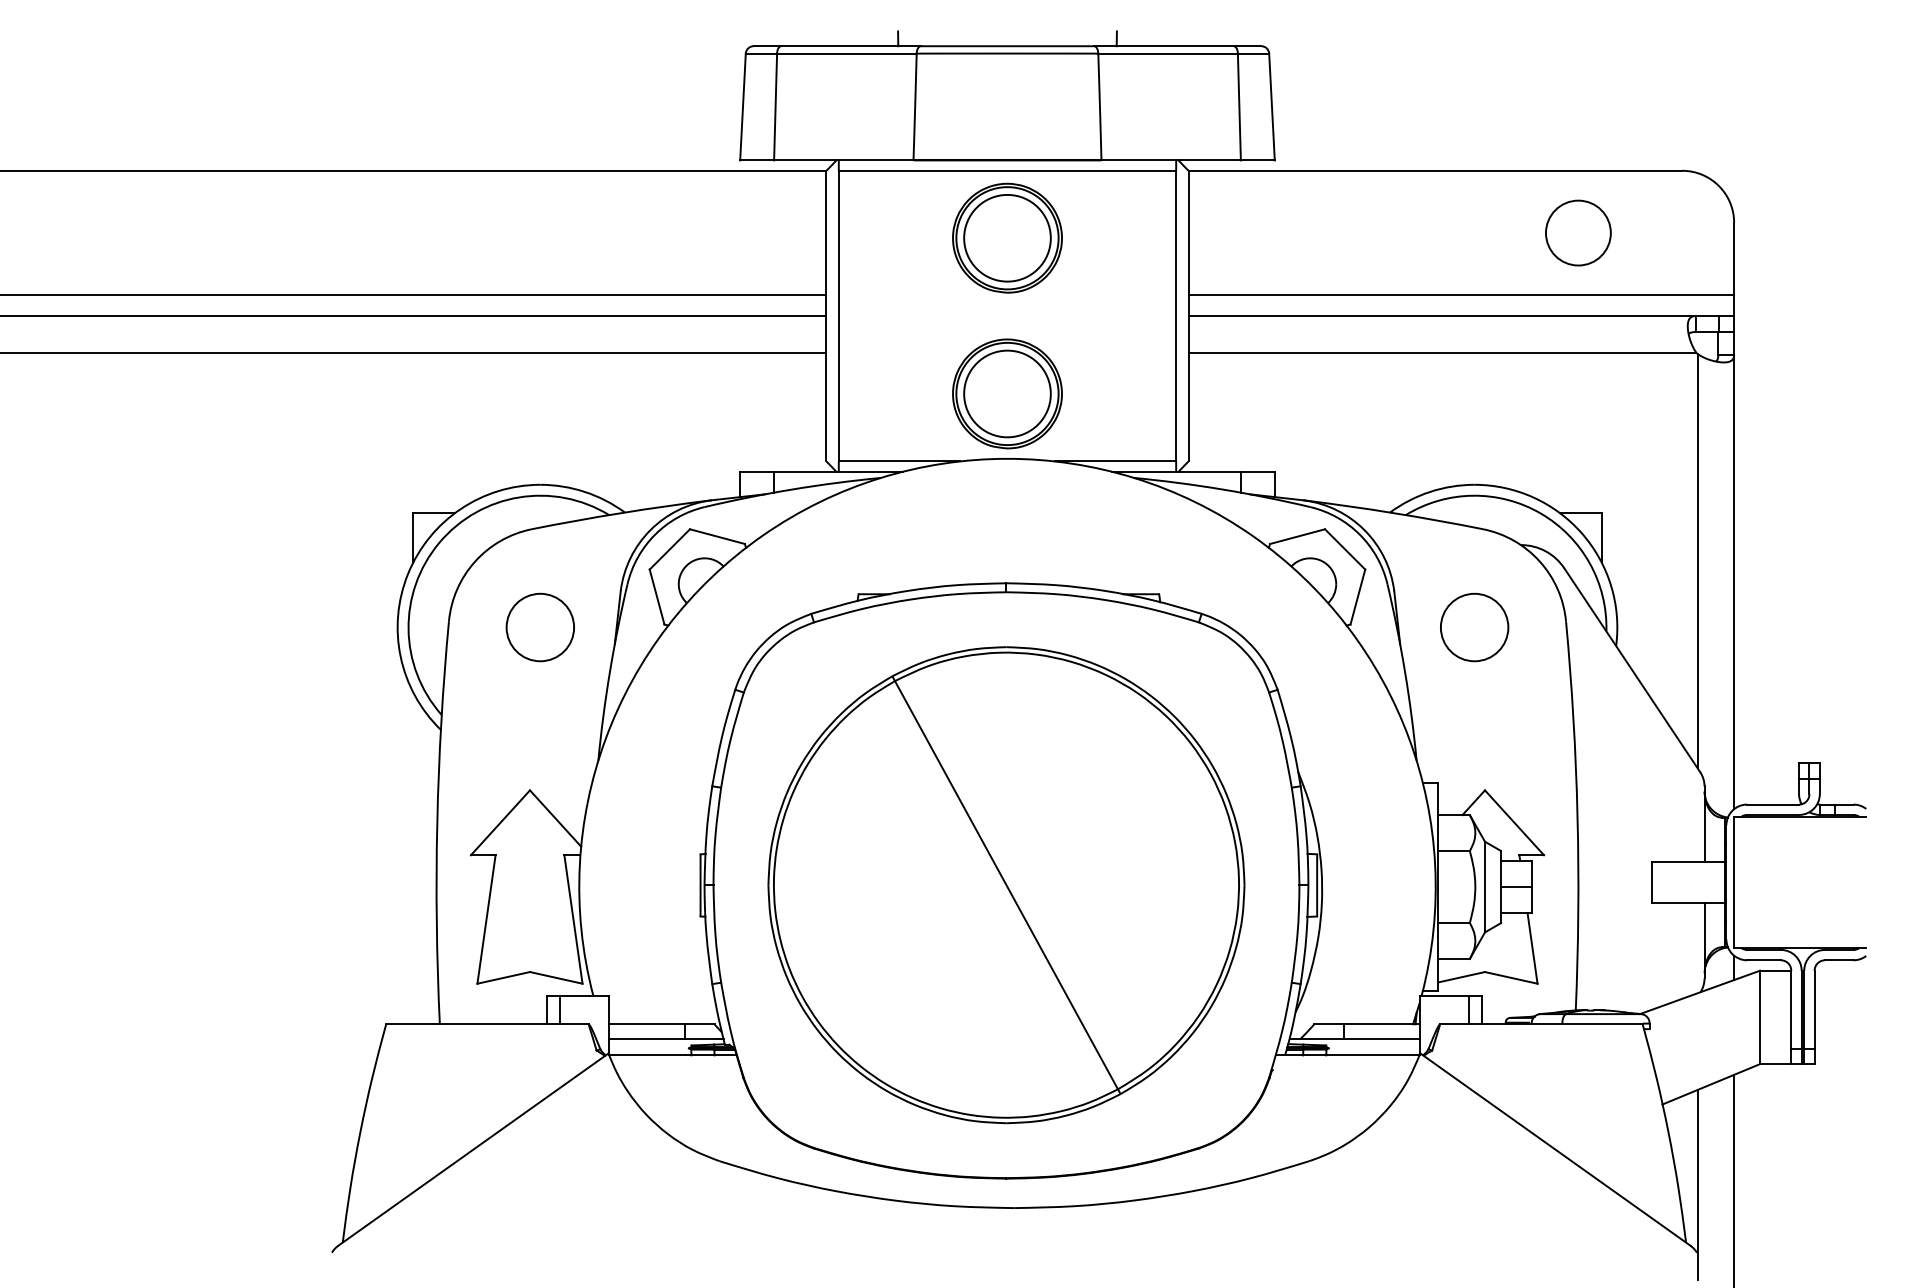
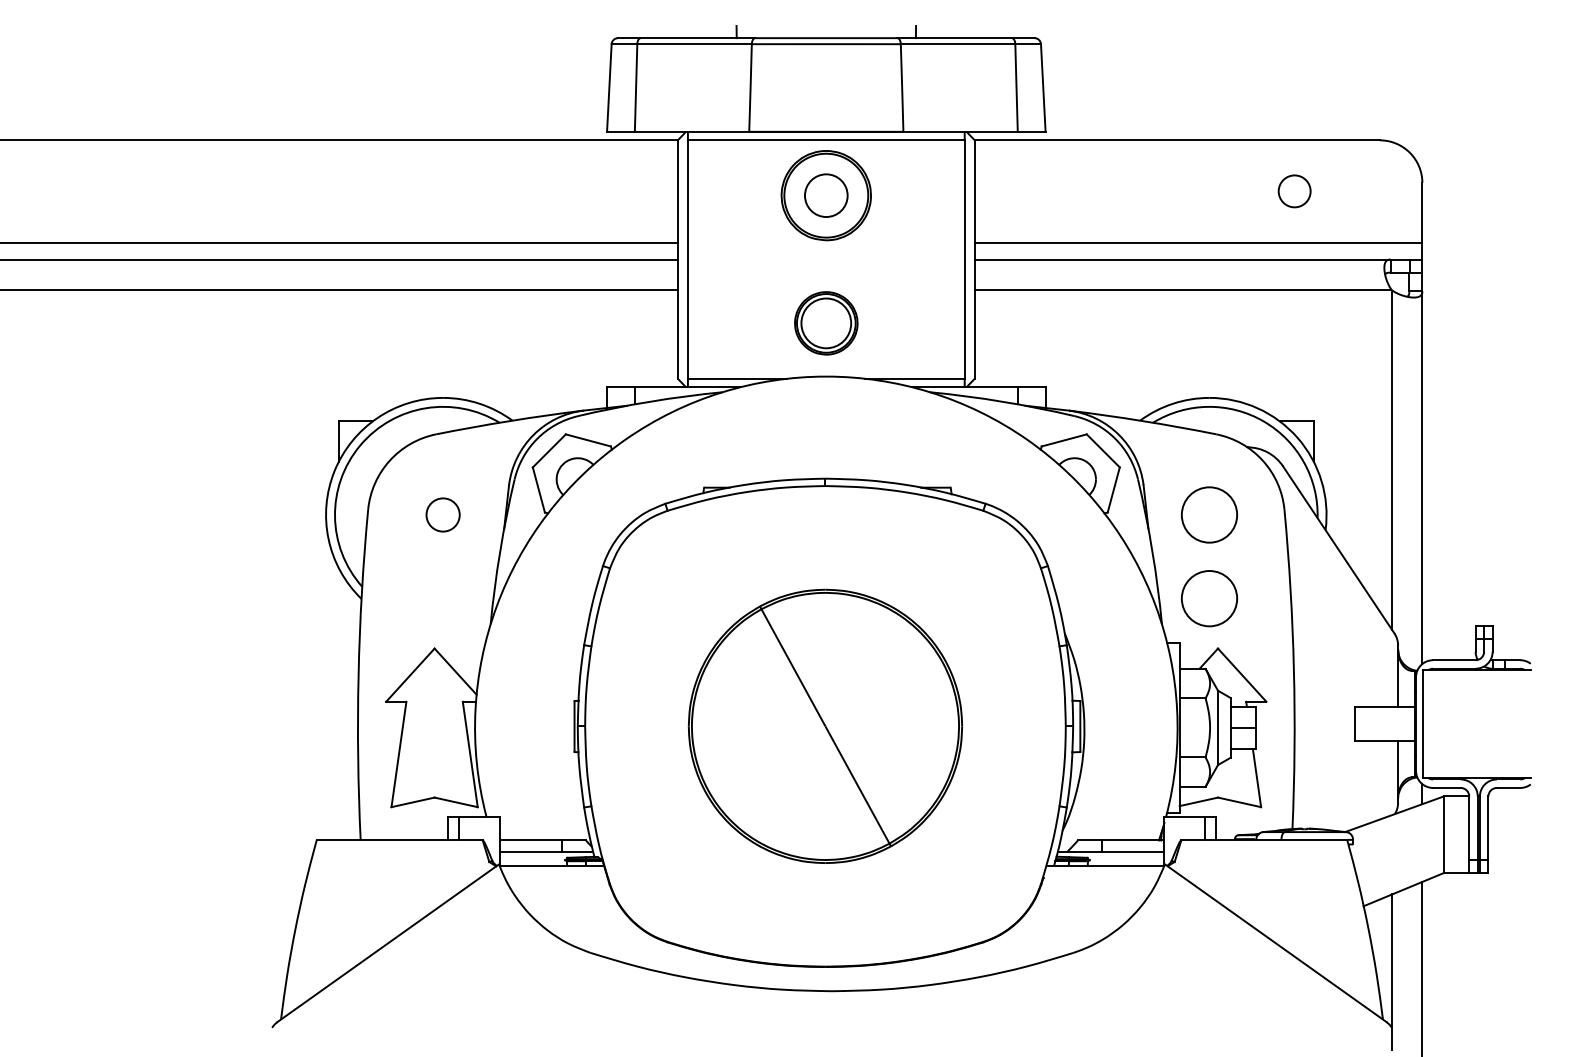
circle: (1578, 232) -> (1294, 190), size x0.6
circle: (1007, 237) -> (826, 195), size x0.6
part: (1007, 393) -> (826, 323), size x0.7
circle: (540, 627) -> (443, 514), size x0.6
circle: (1474, 729) -> (1209, 598), added
part: (1006, 885) -> (825, 726), size x0.7

